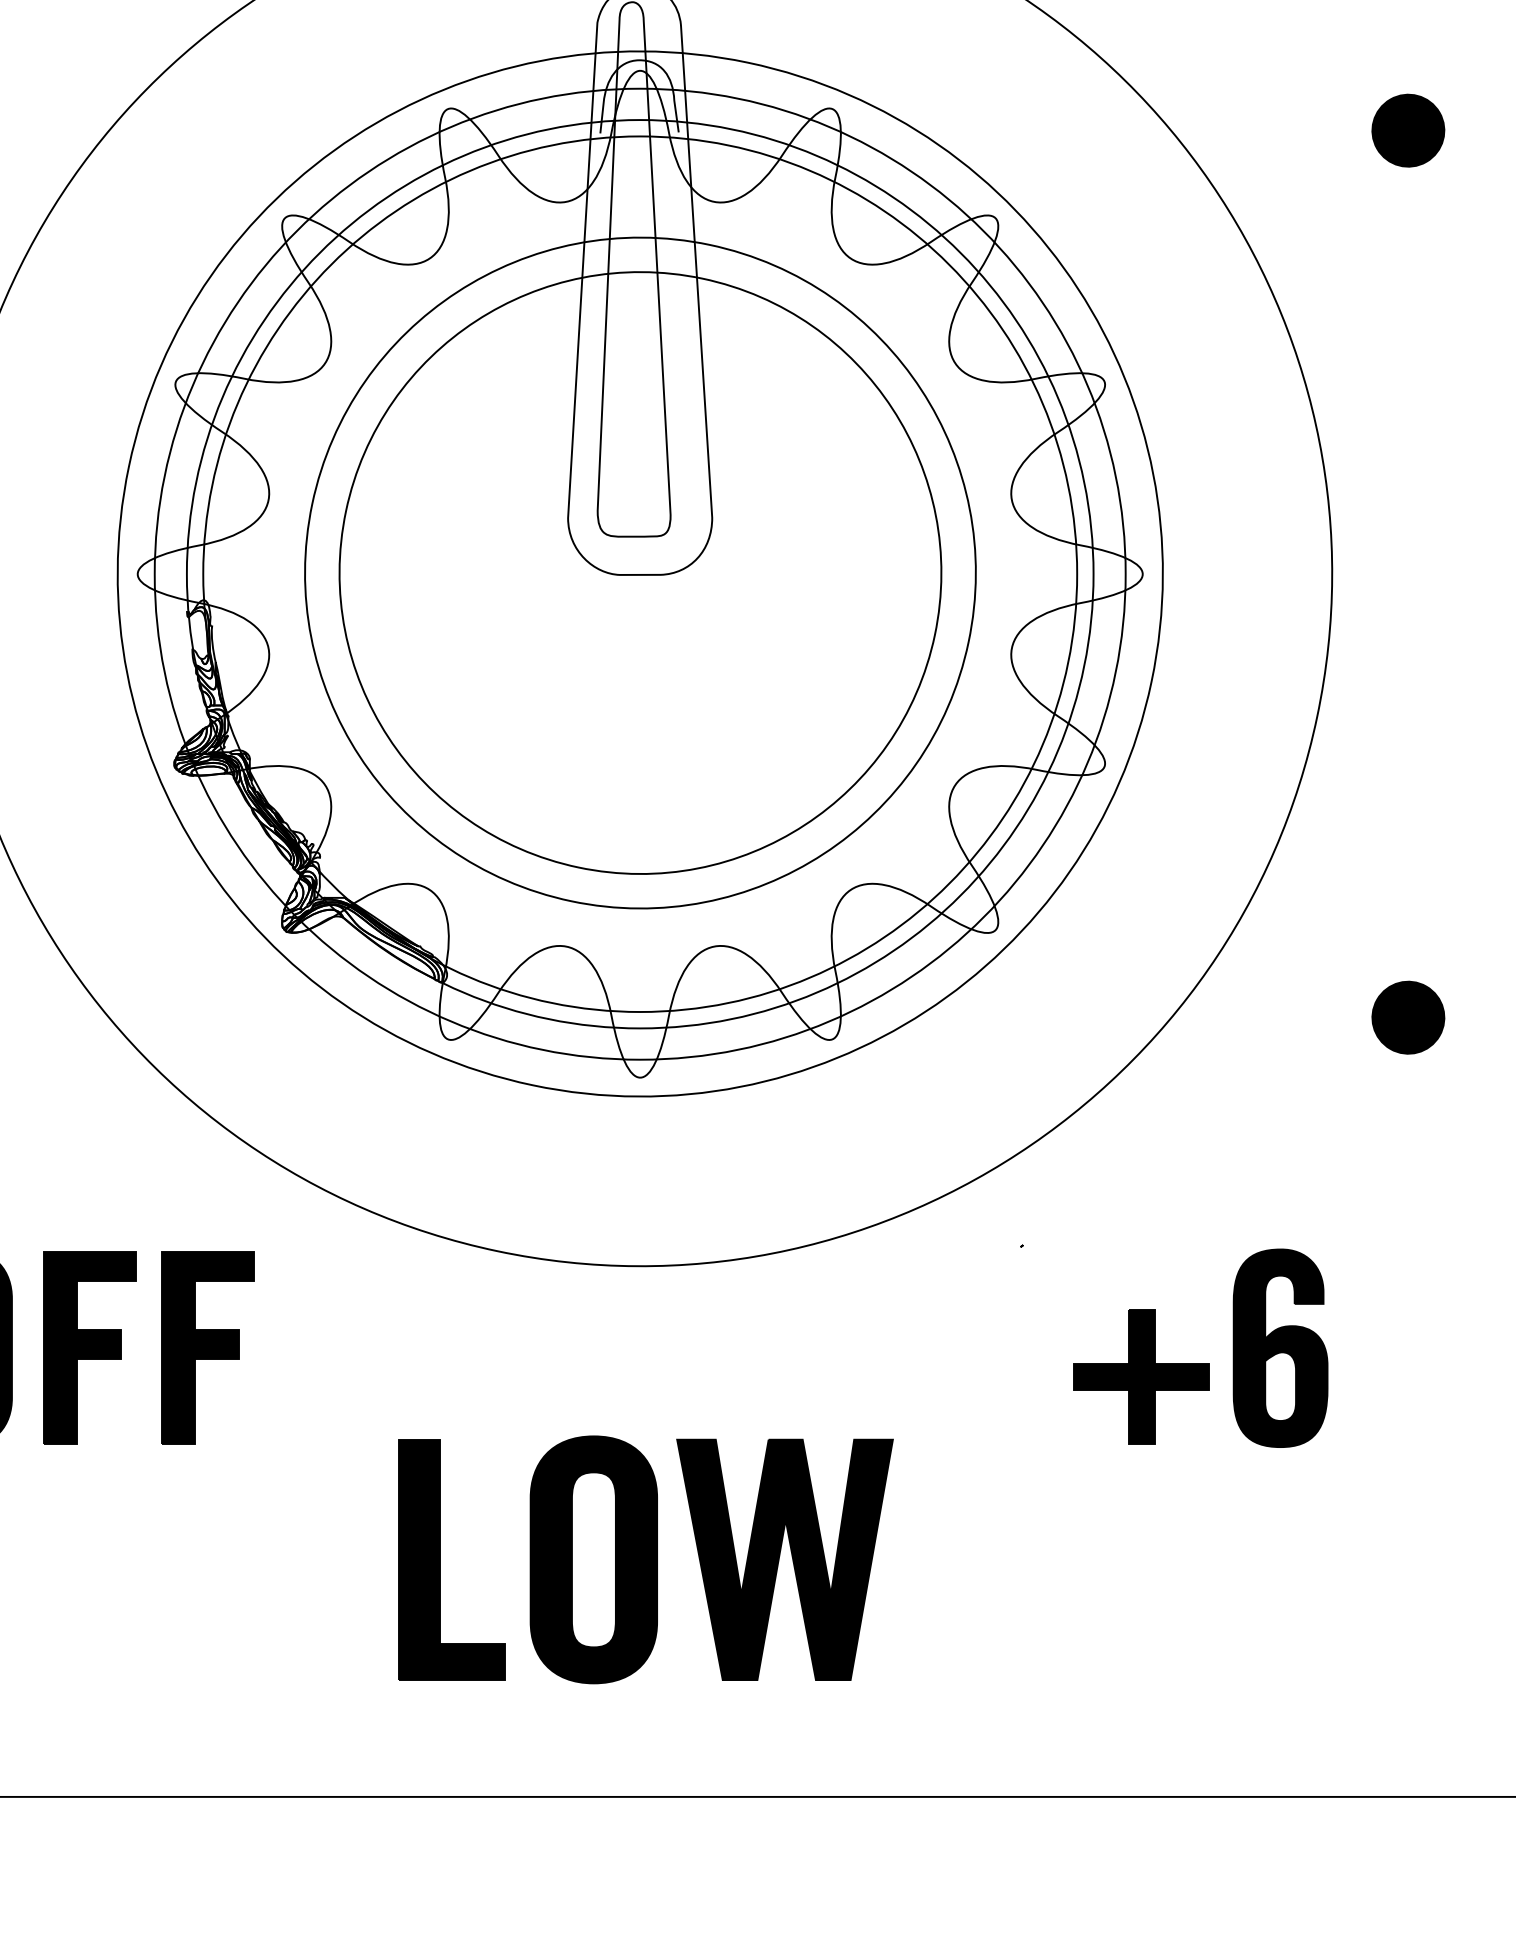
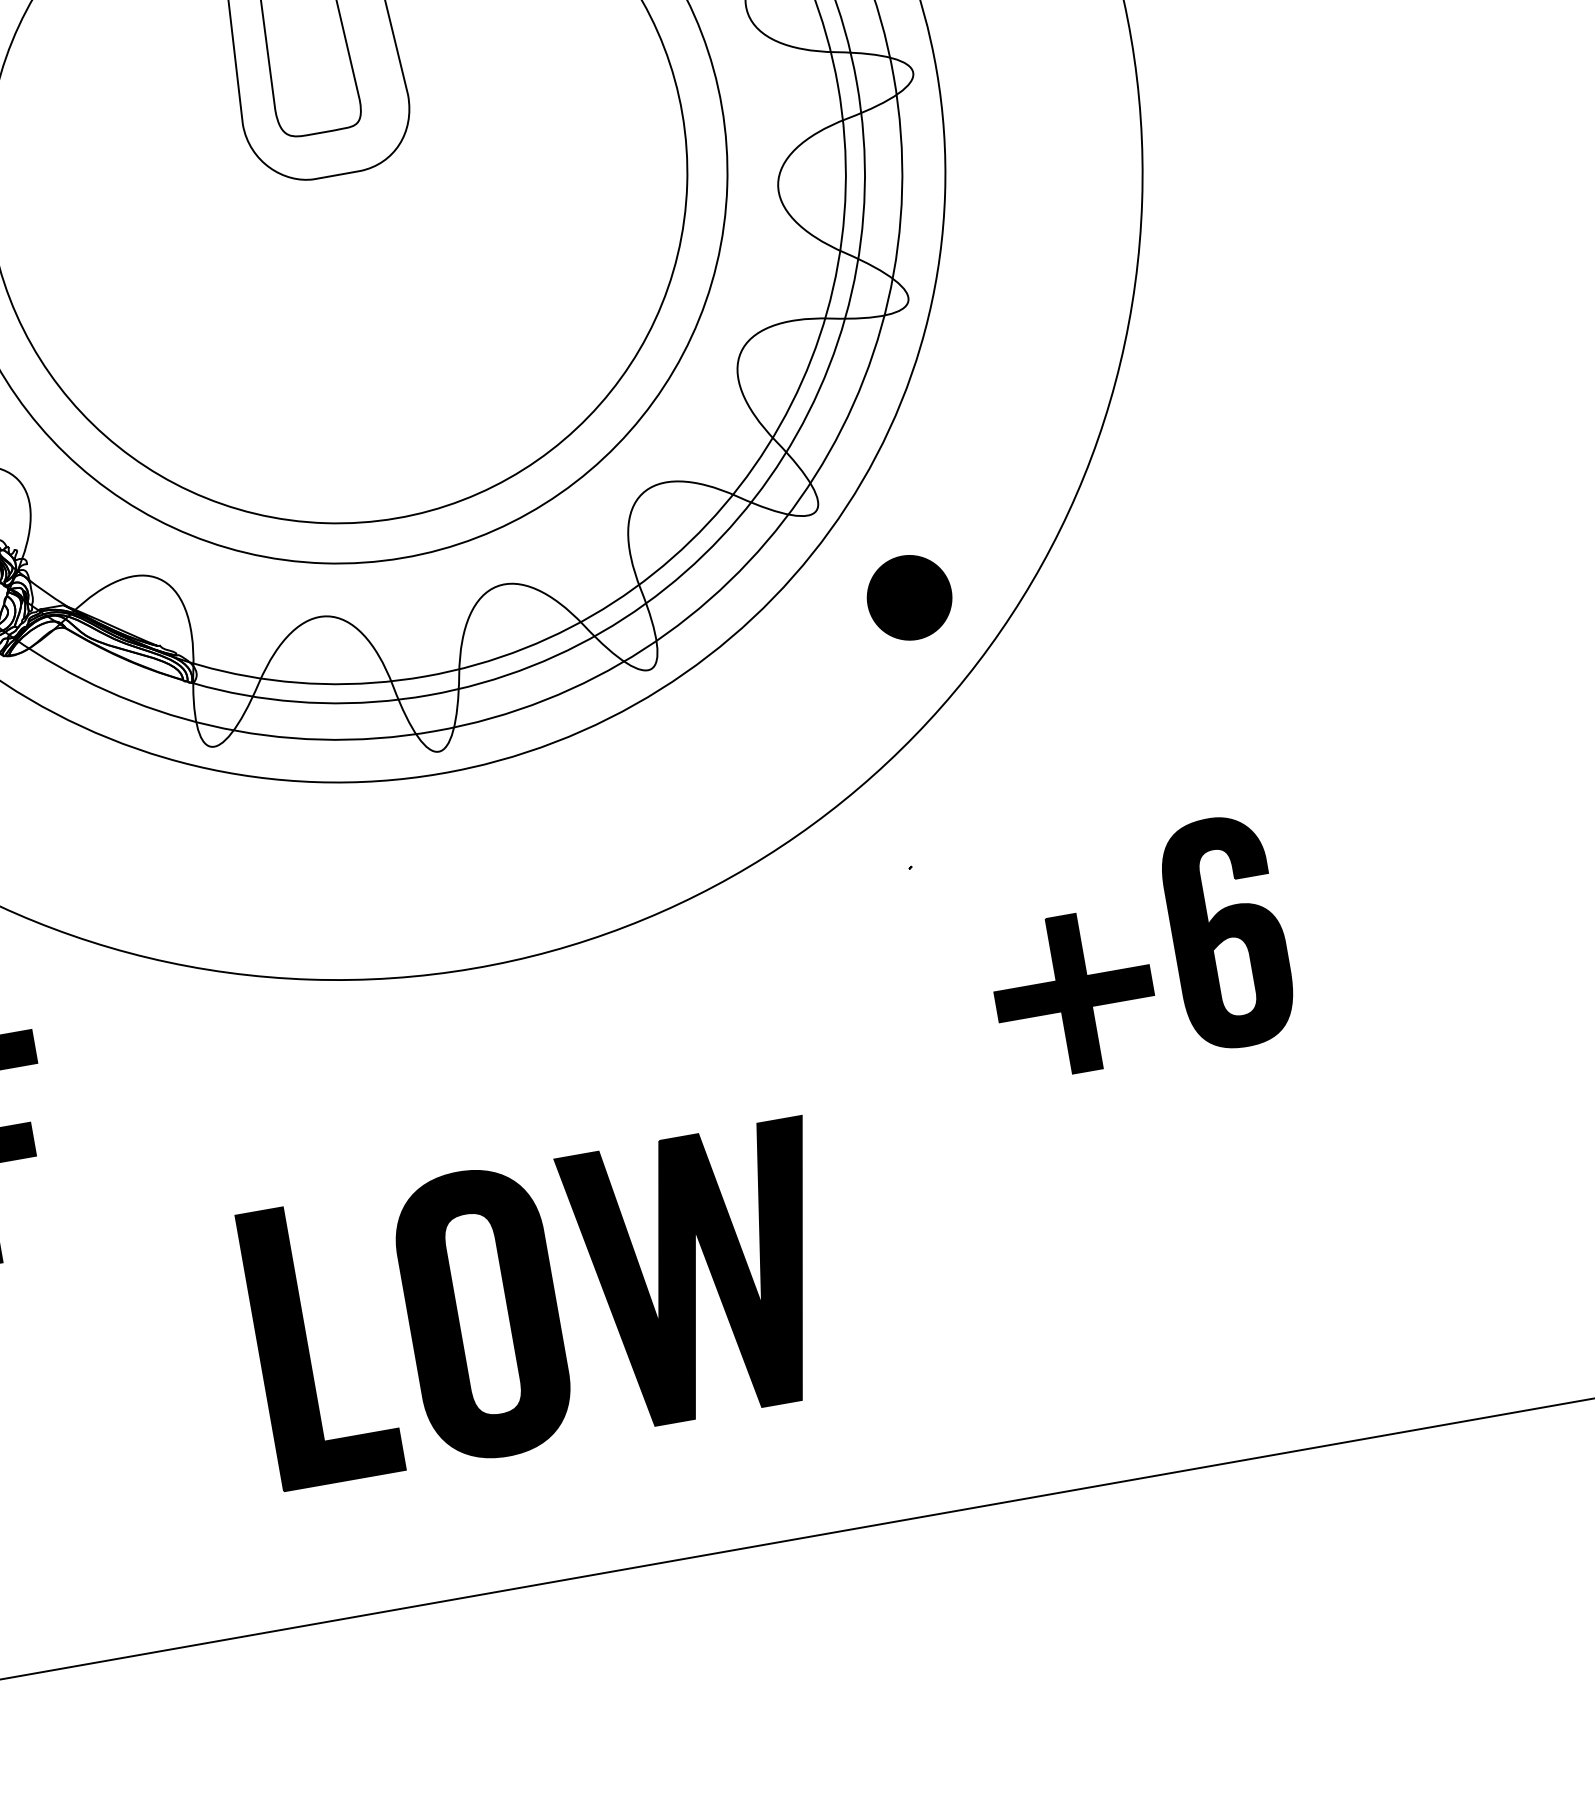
part: (1408, 1017) -> (909, 597), moved

